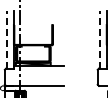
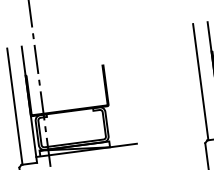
line: (6, 39) -> (14, 106), dashed -> solid
line: (99, 39) -> (200, 82), dashed -> solid

